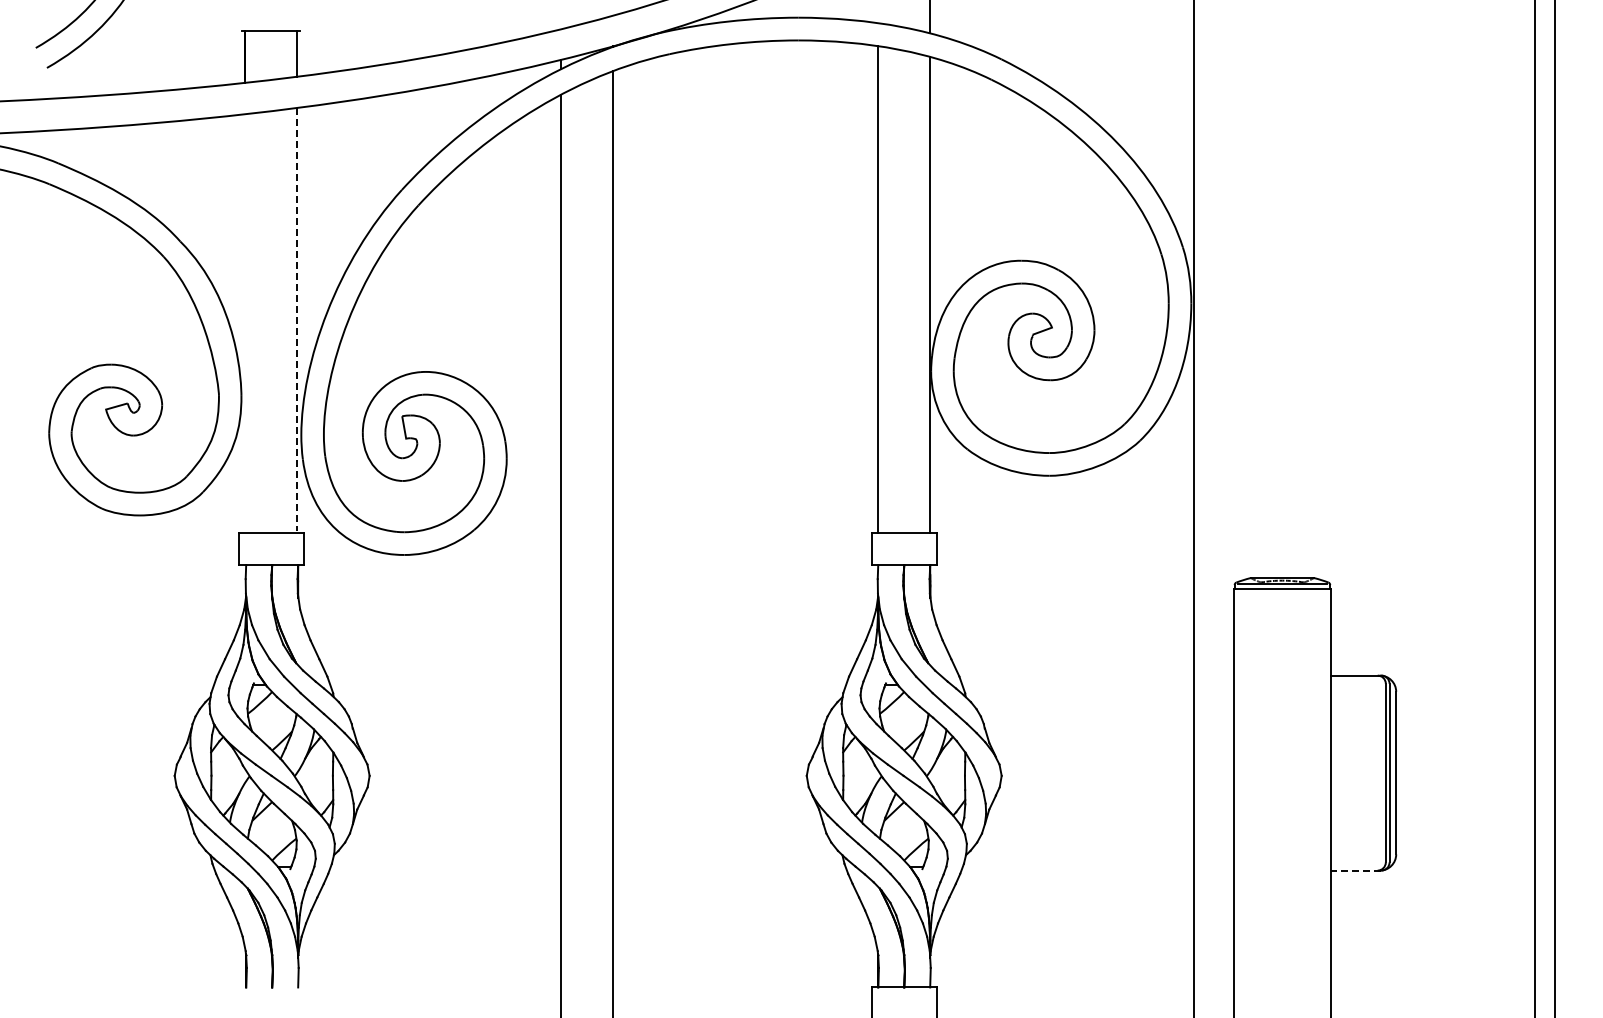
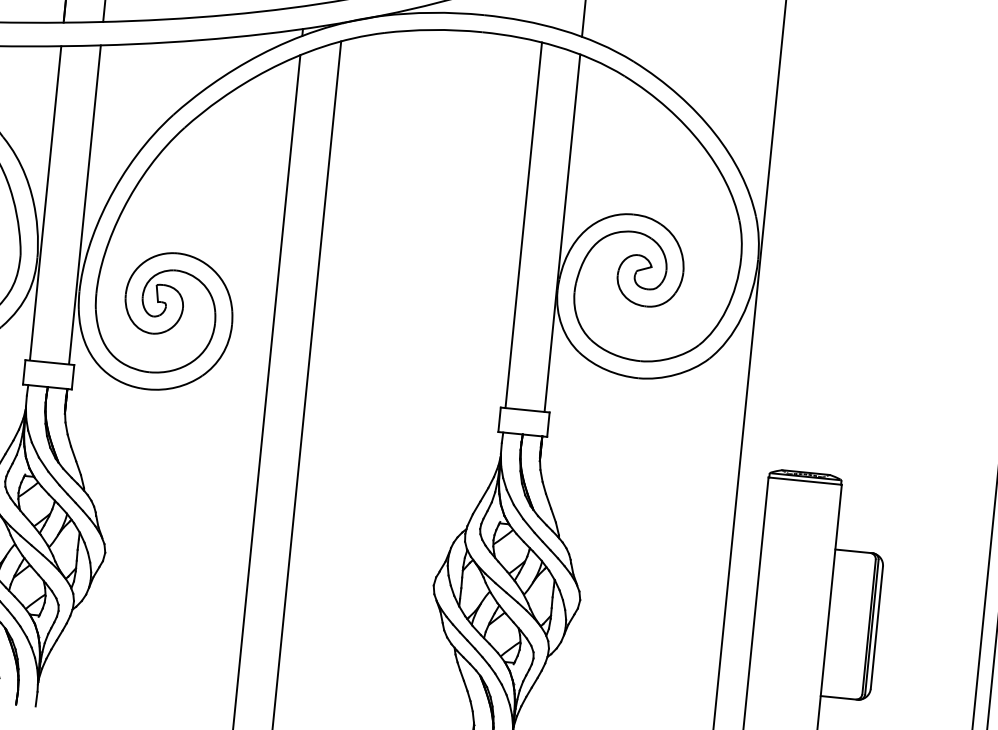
line: (297, 319) -> (85, 204), dashed -> solid
line: (245, 322) -> (45, 202), added
line: (1355, 870) -> (839, 697), dashed -> solid

